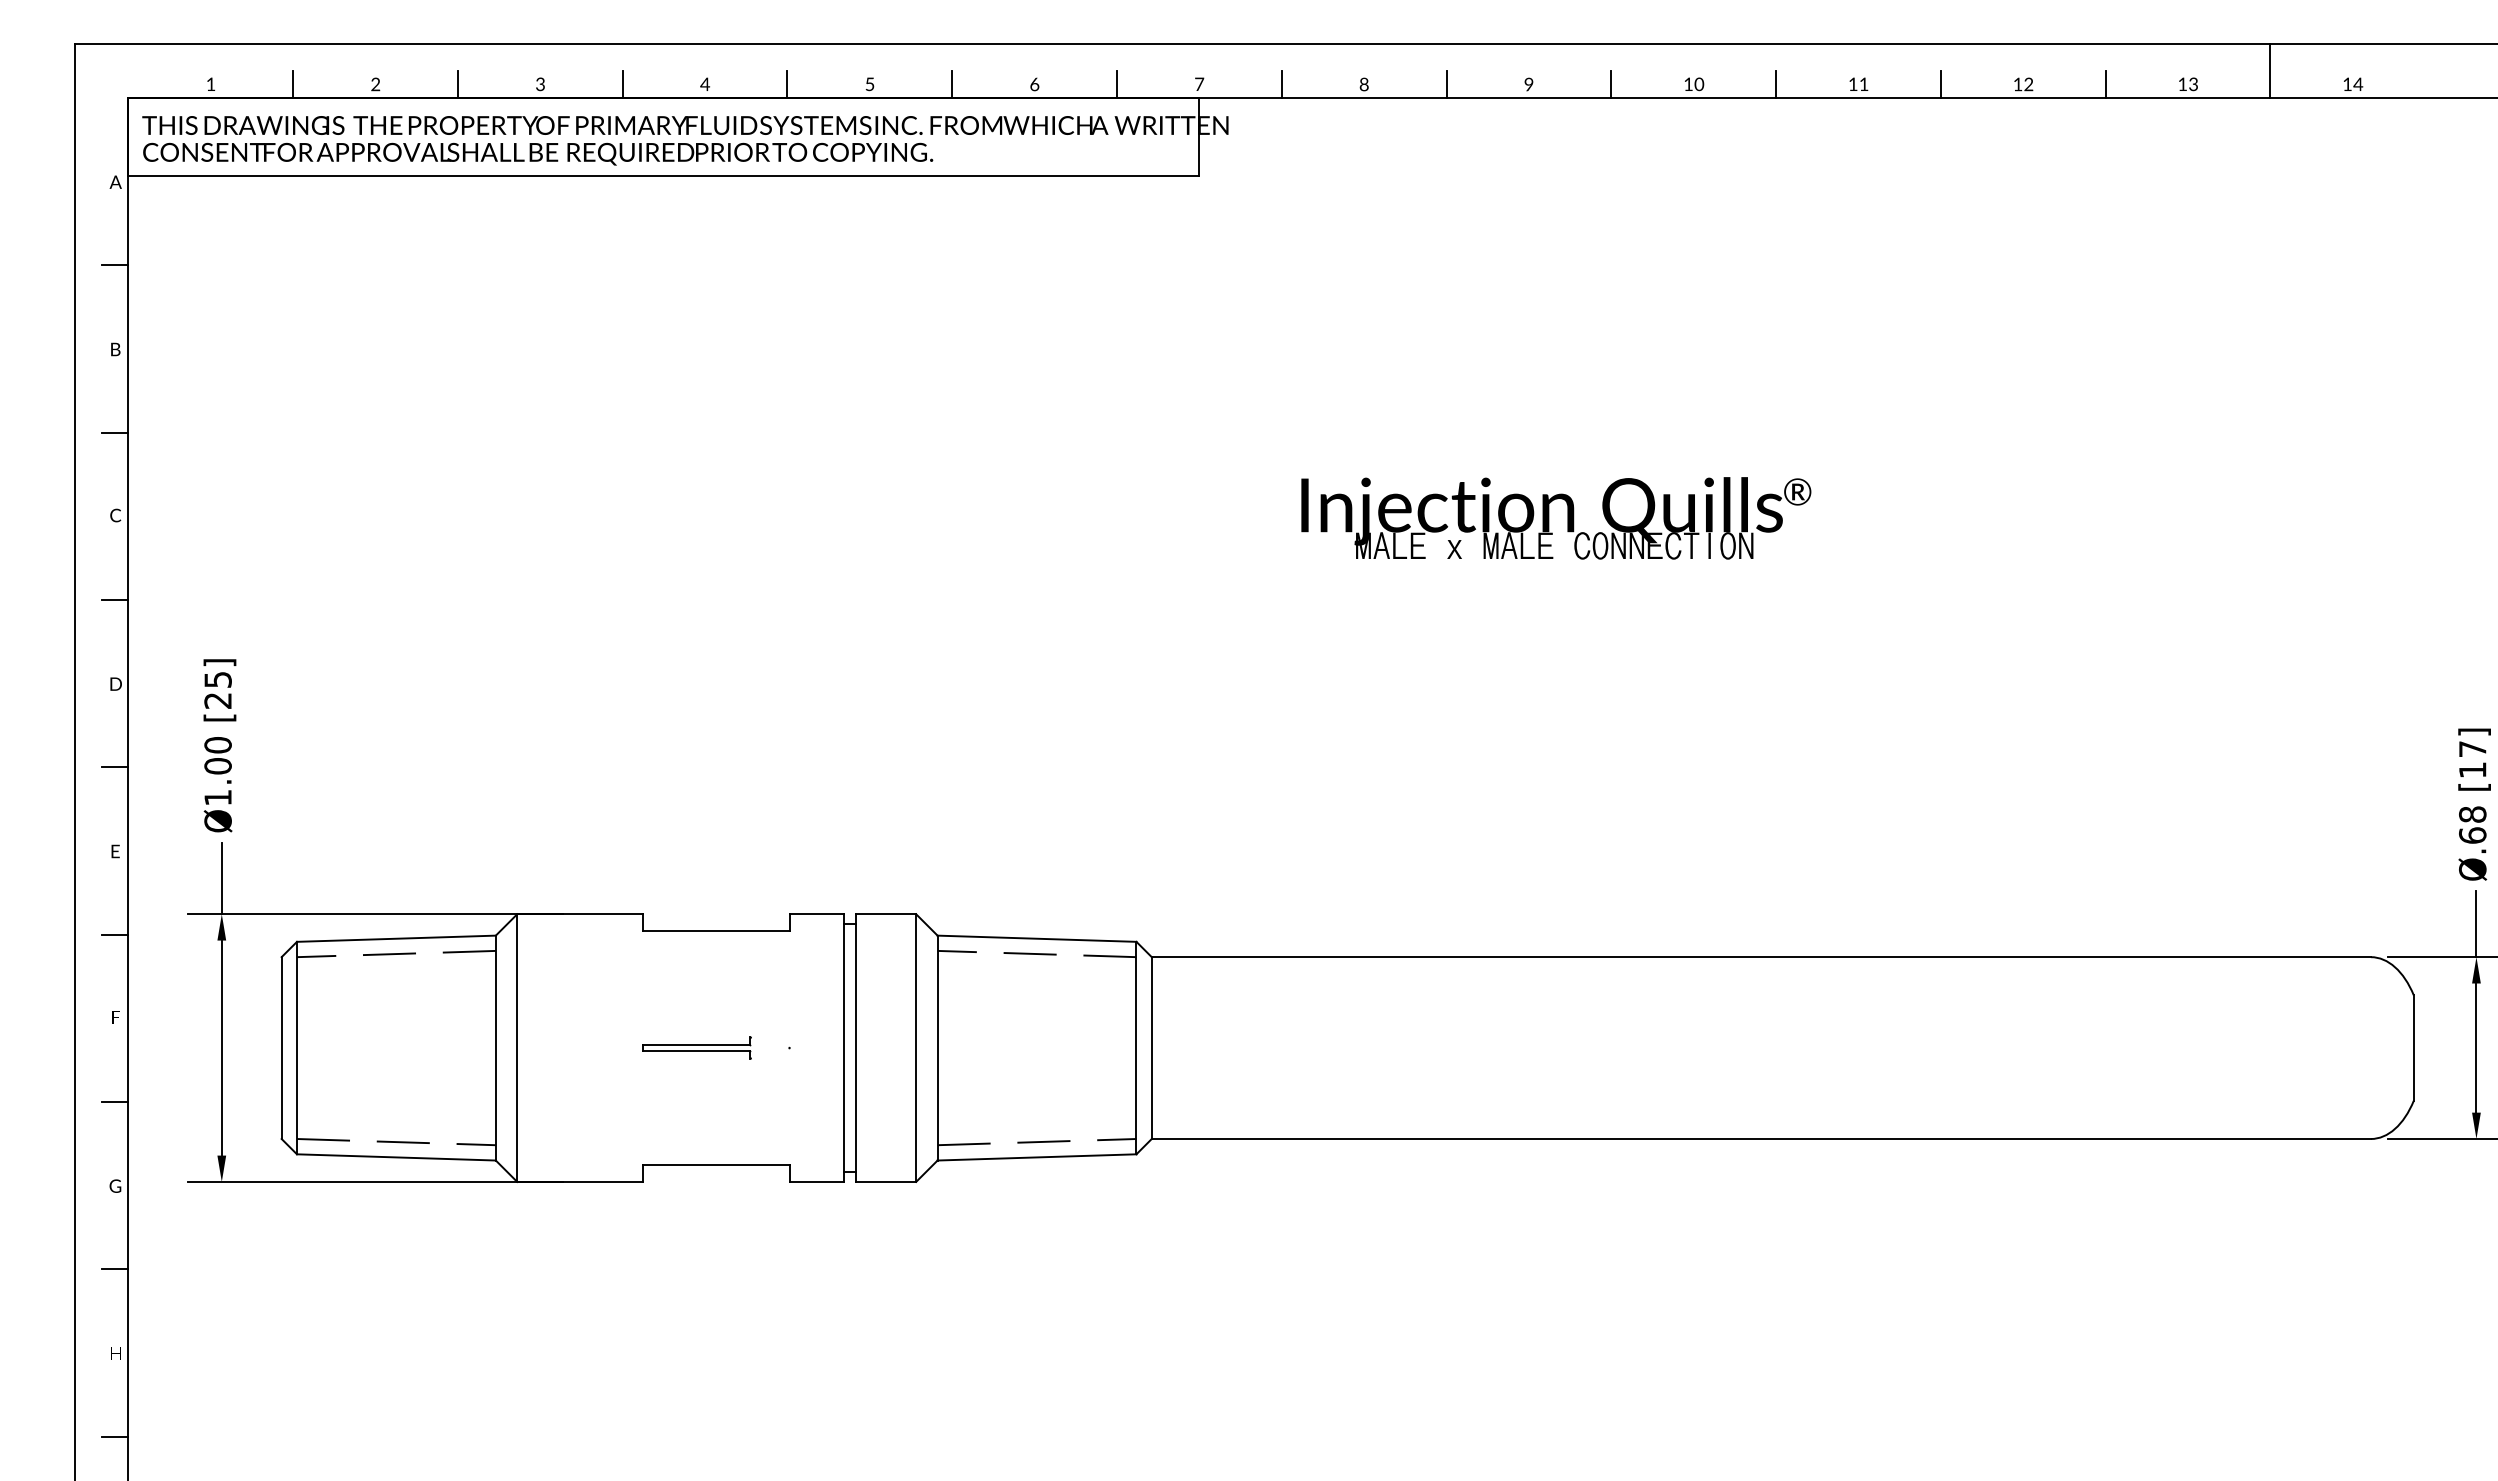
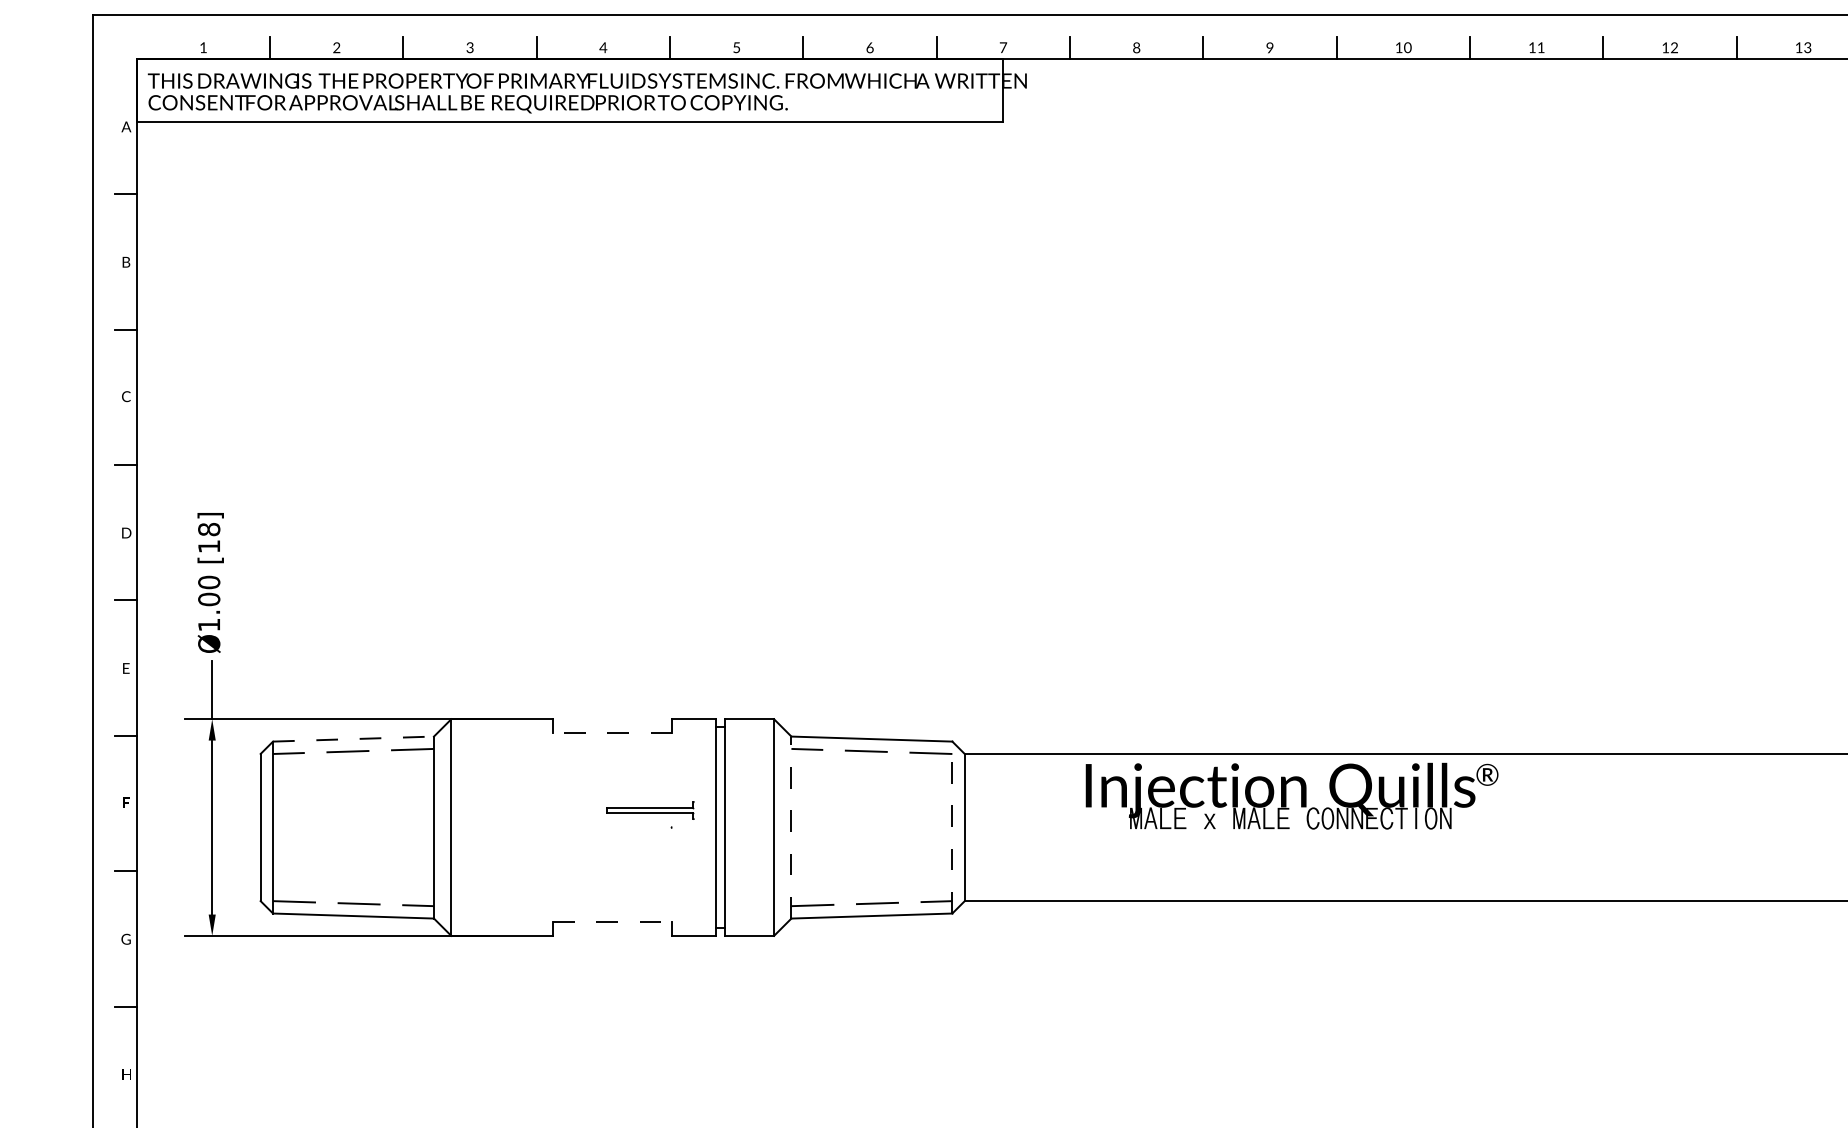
text: (1556, 518) -> (1292, 796), moved
text: (217, 689) -> (208, 537), [25] -> [18]
line: (716, 930) -> (612, 732), solid -> dashed
line: (396, 938) -> (353, 738), solid -> dashed
part: (696, 1047) -> (649, 810), moved
line: (937, 1047) -> (791, 827), solid -> dashed
line: (1136, 1047) -> (952, 827), solid -> dashed
line: (716, 1165) -> (612, 922), solid -> dashed

